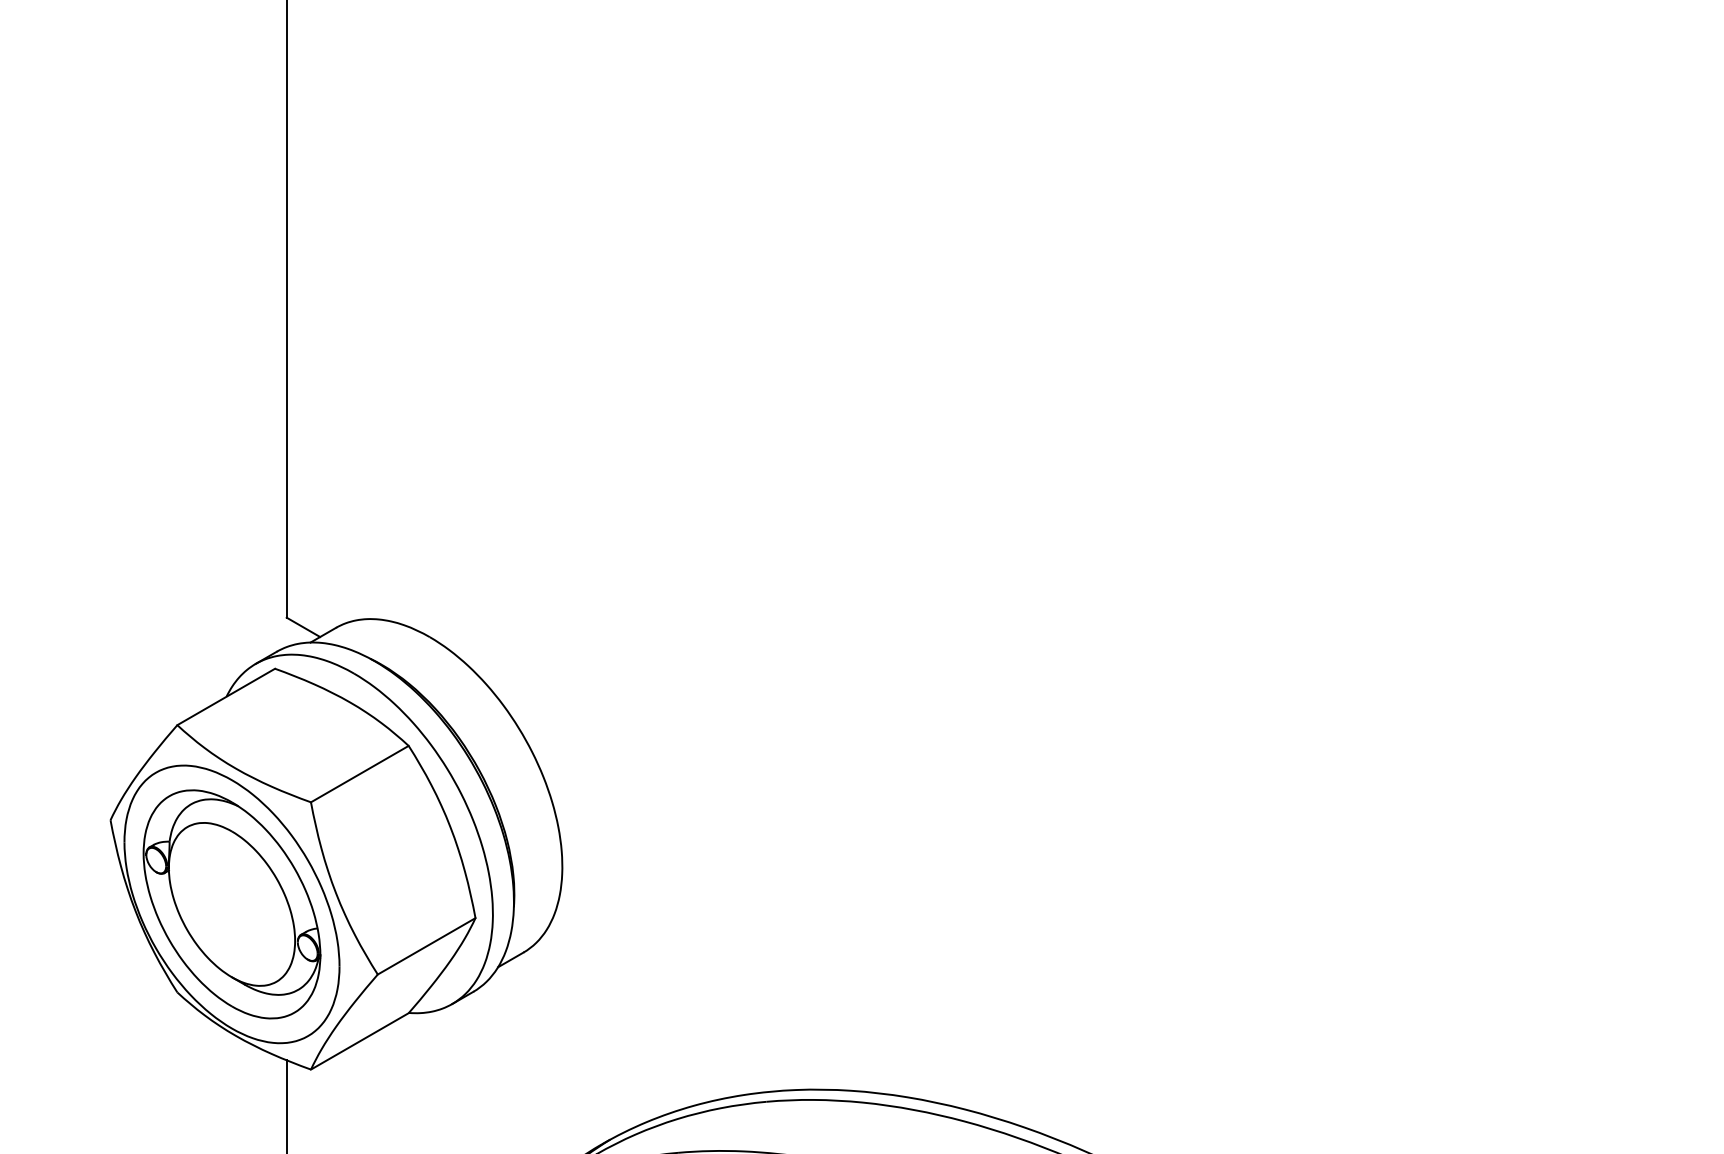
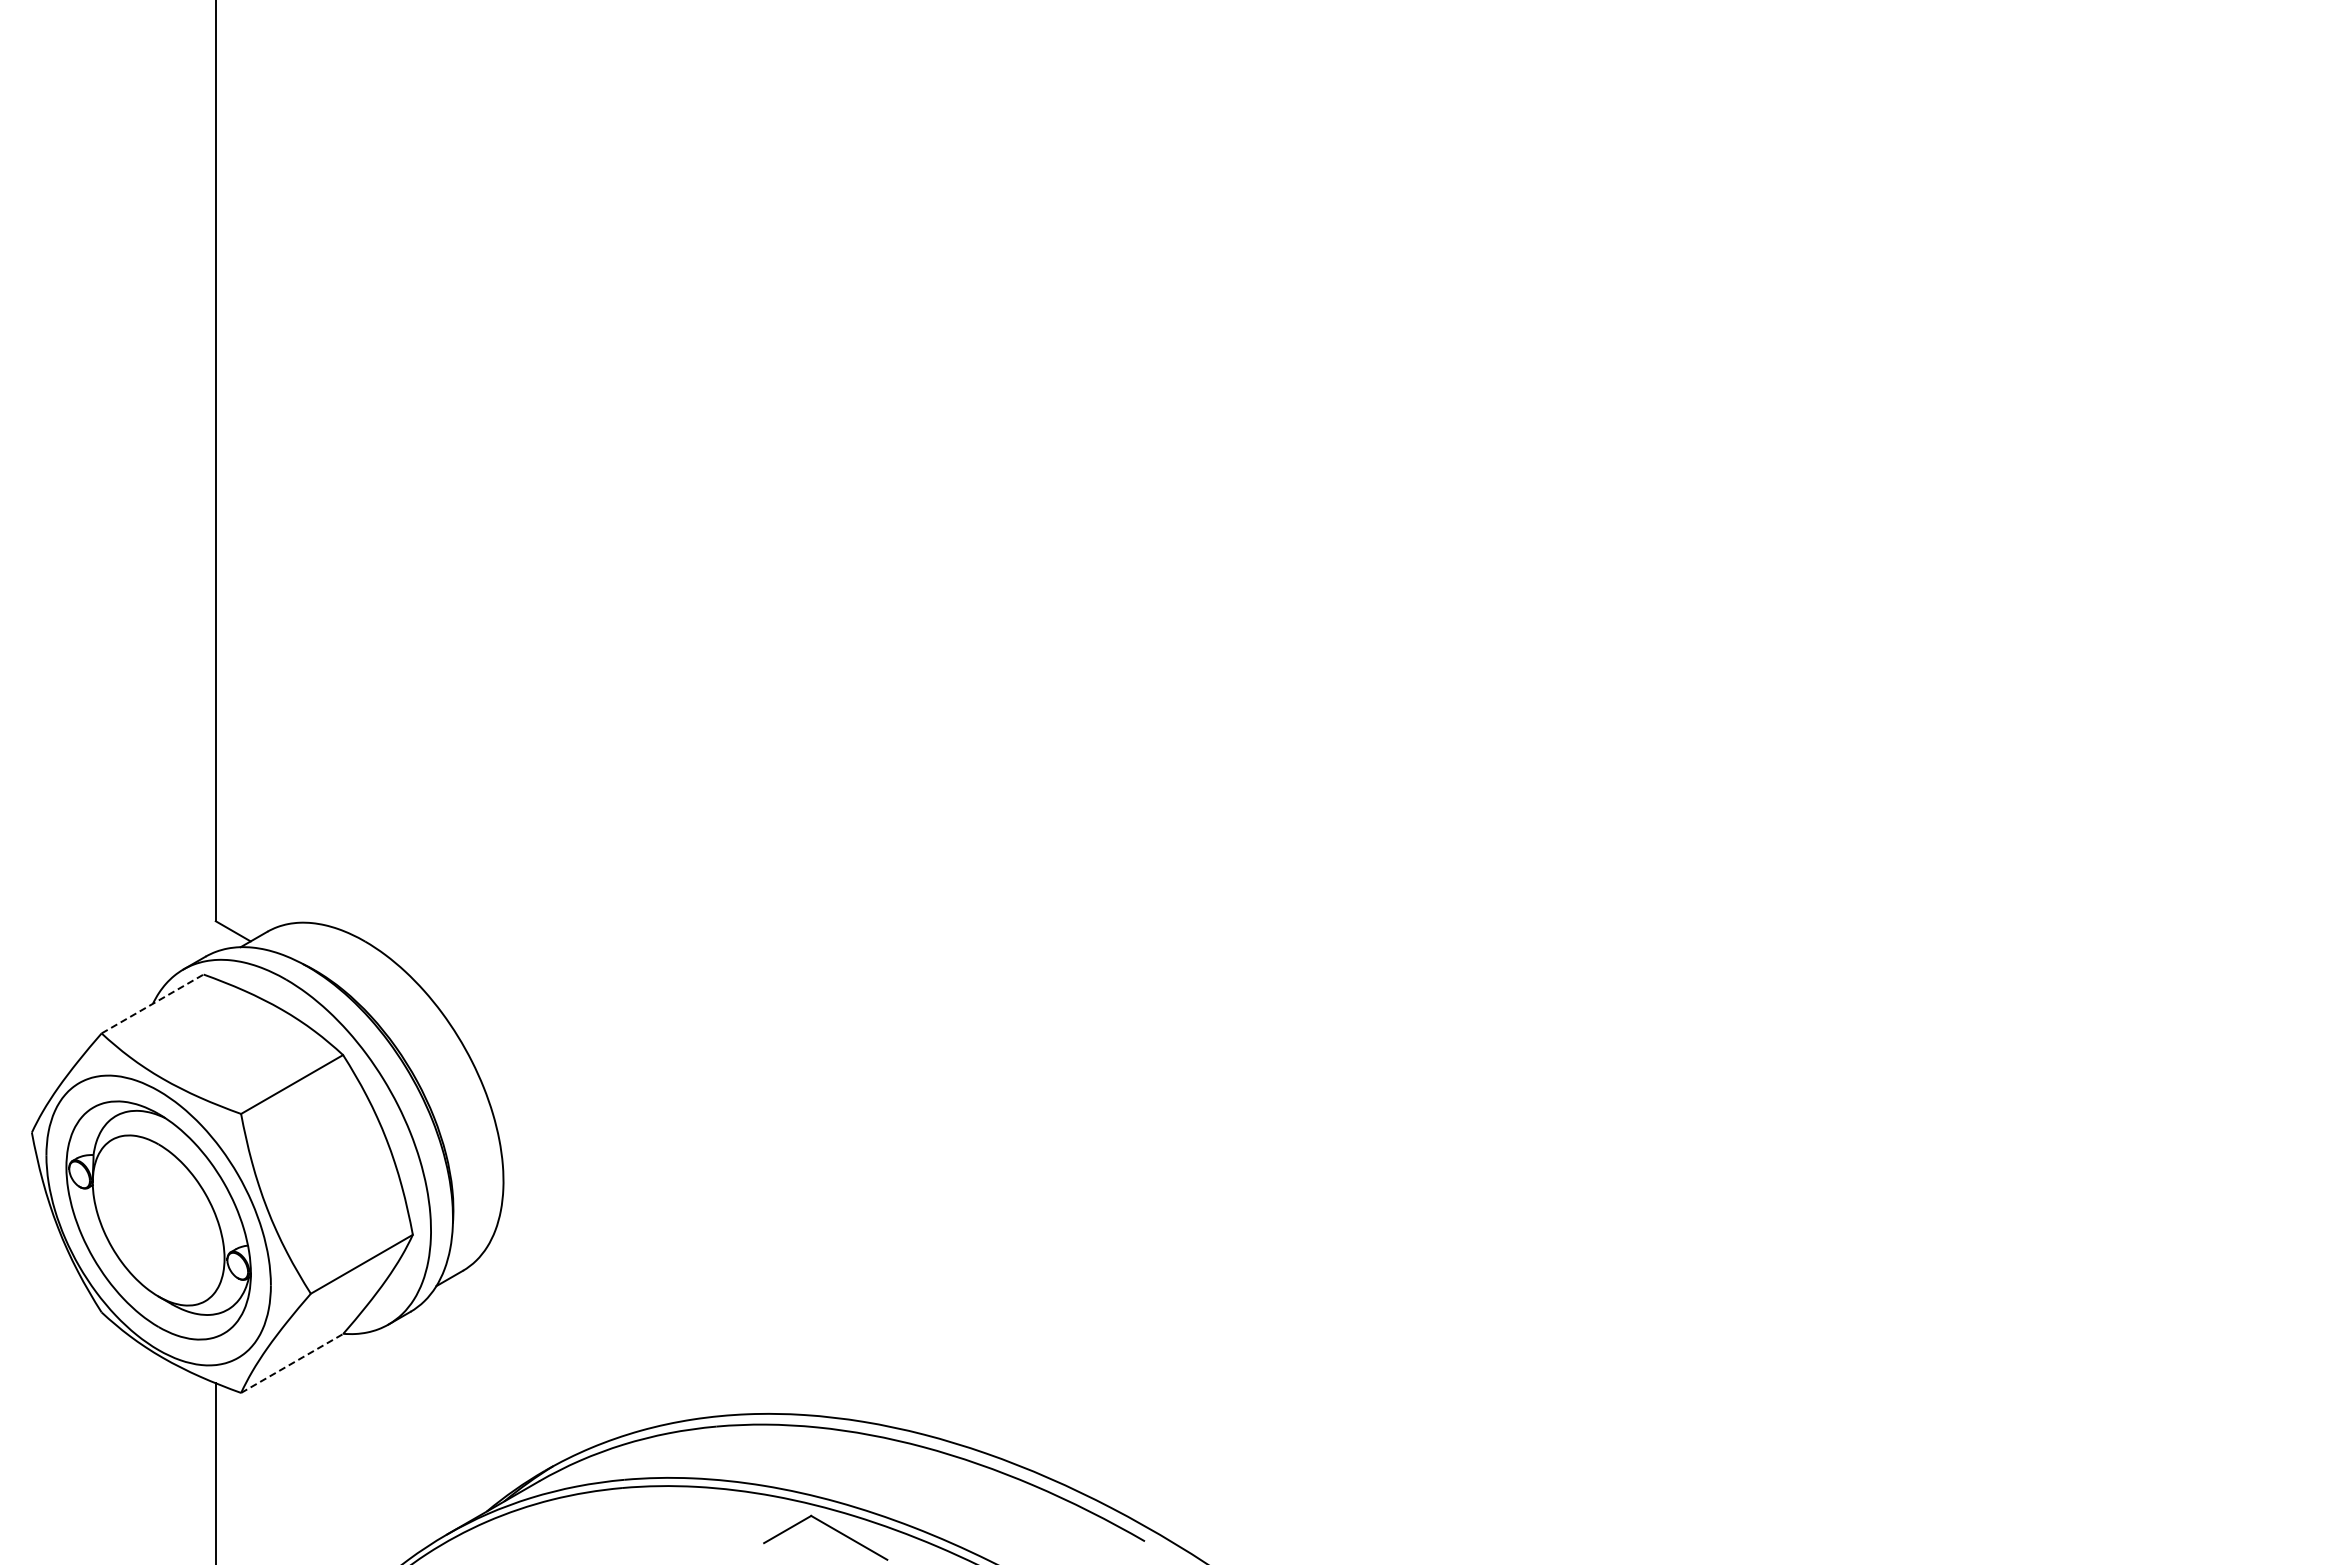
line: (226, 696) -> (152, 1003), solid -> dashed
line: (360, 1041) -> (292, 1363), solid -> dashed

